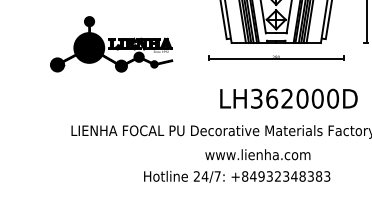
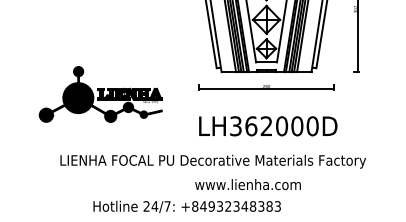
part: (111, 44) -> (100, 94), moved
text: (289, 99) -> (268, 126), moved
text: (236, 176) -> (186, 206), moved

